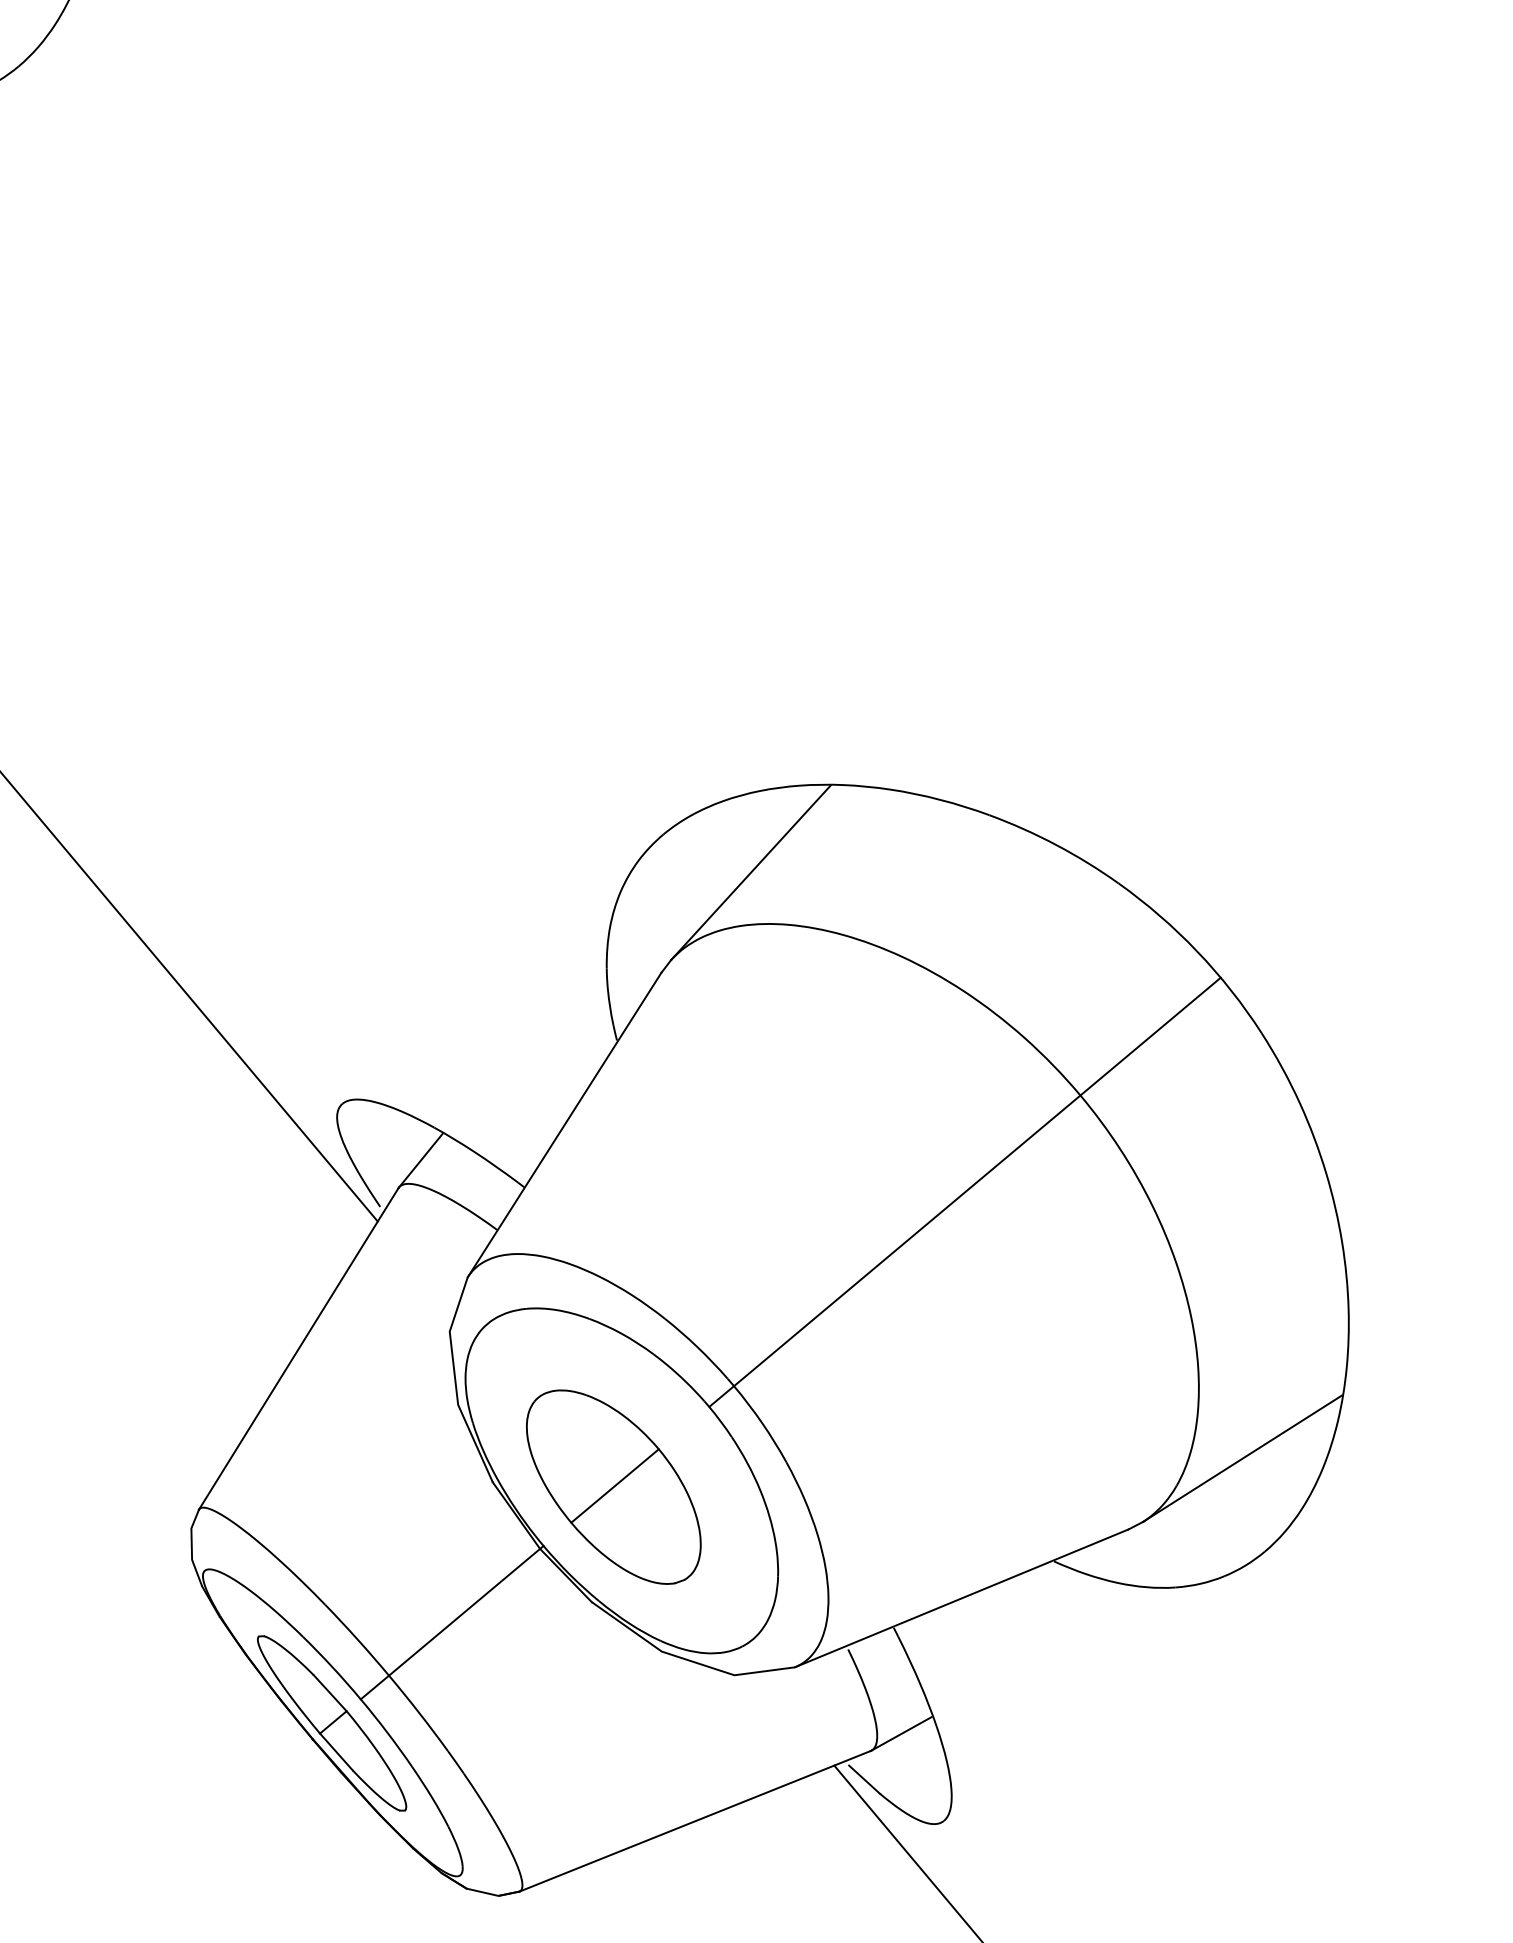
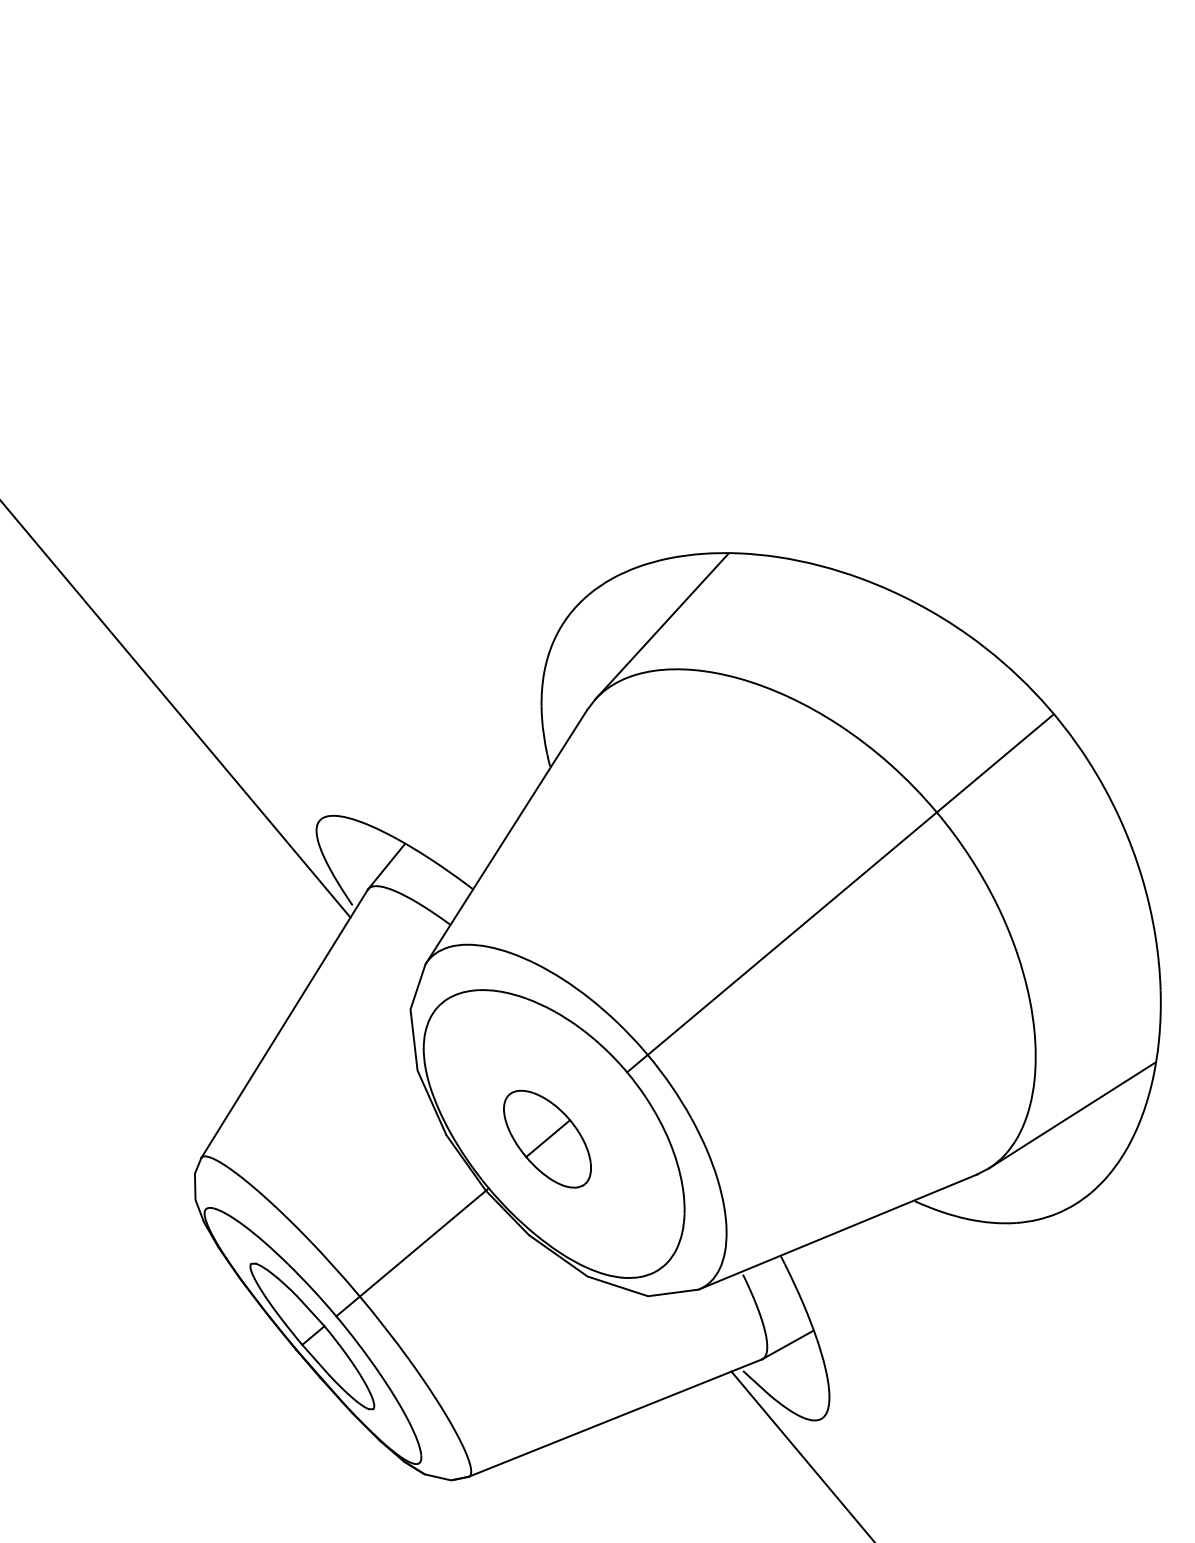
part: (613, 1486) -> (547, 1138), size x0.6

